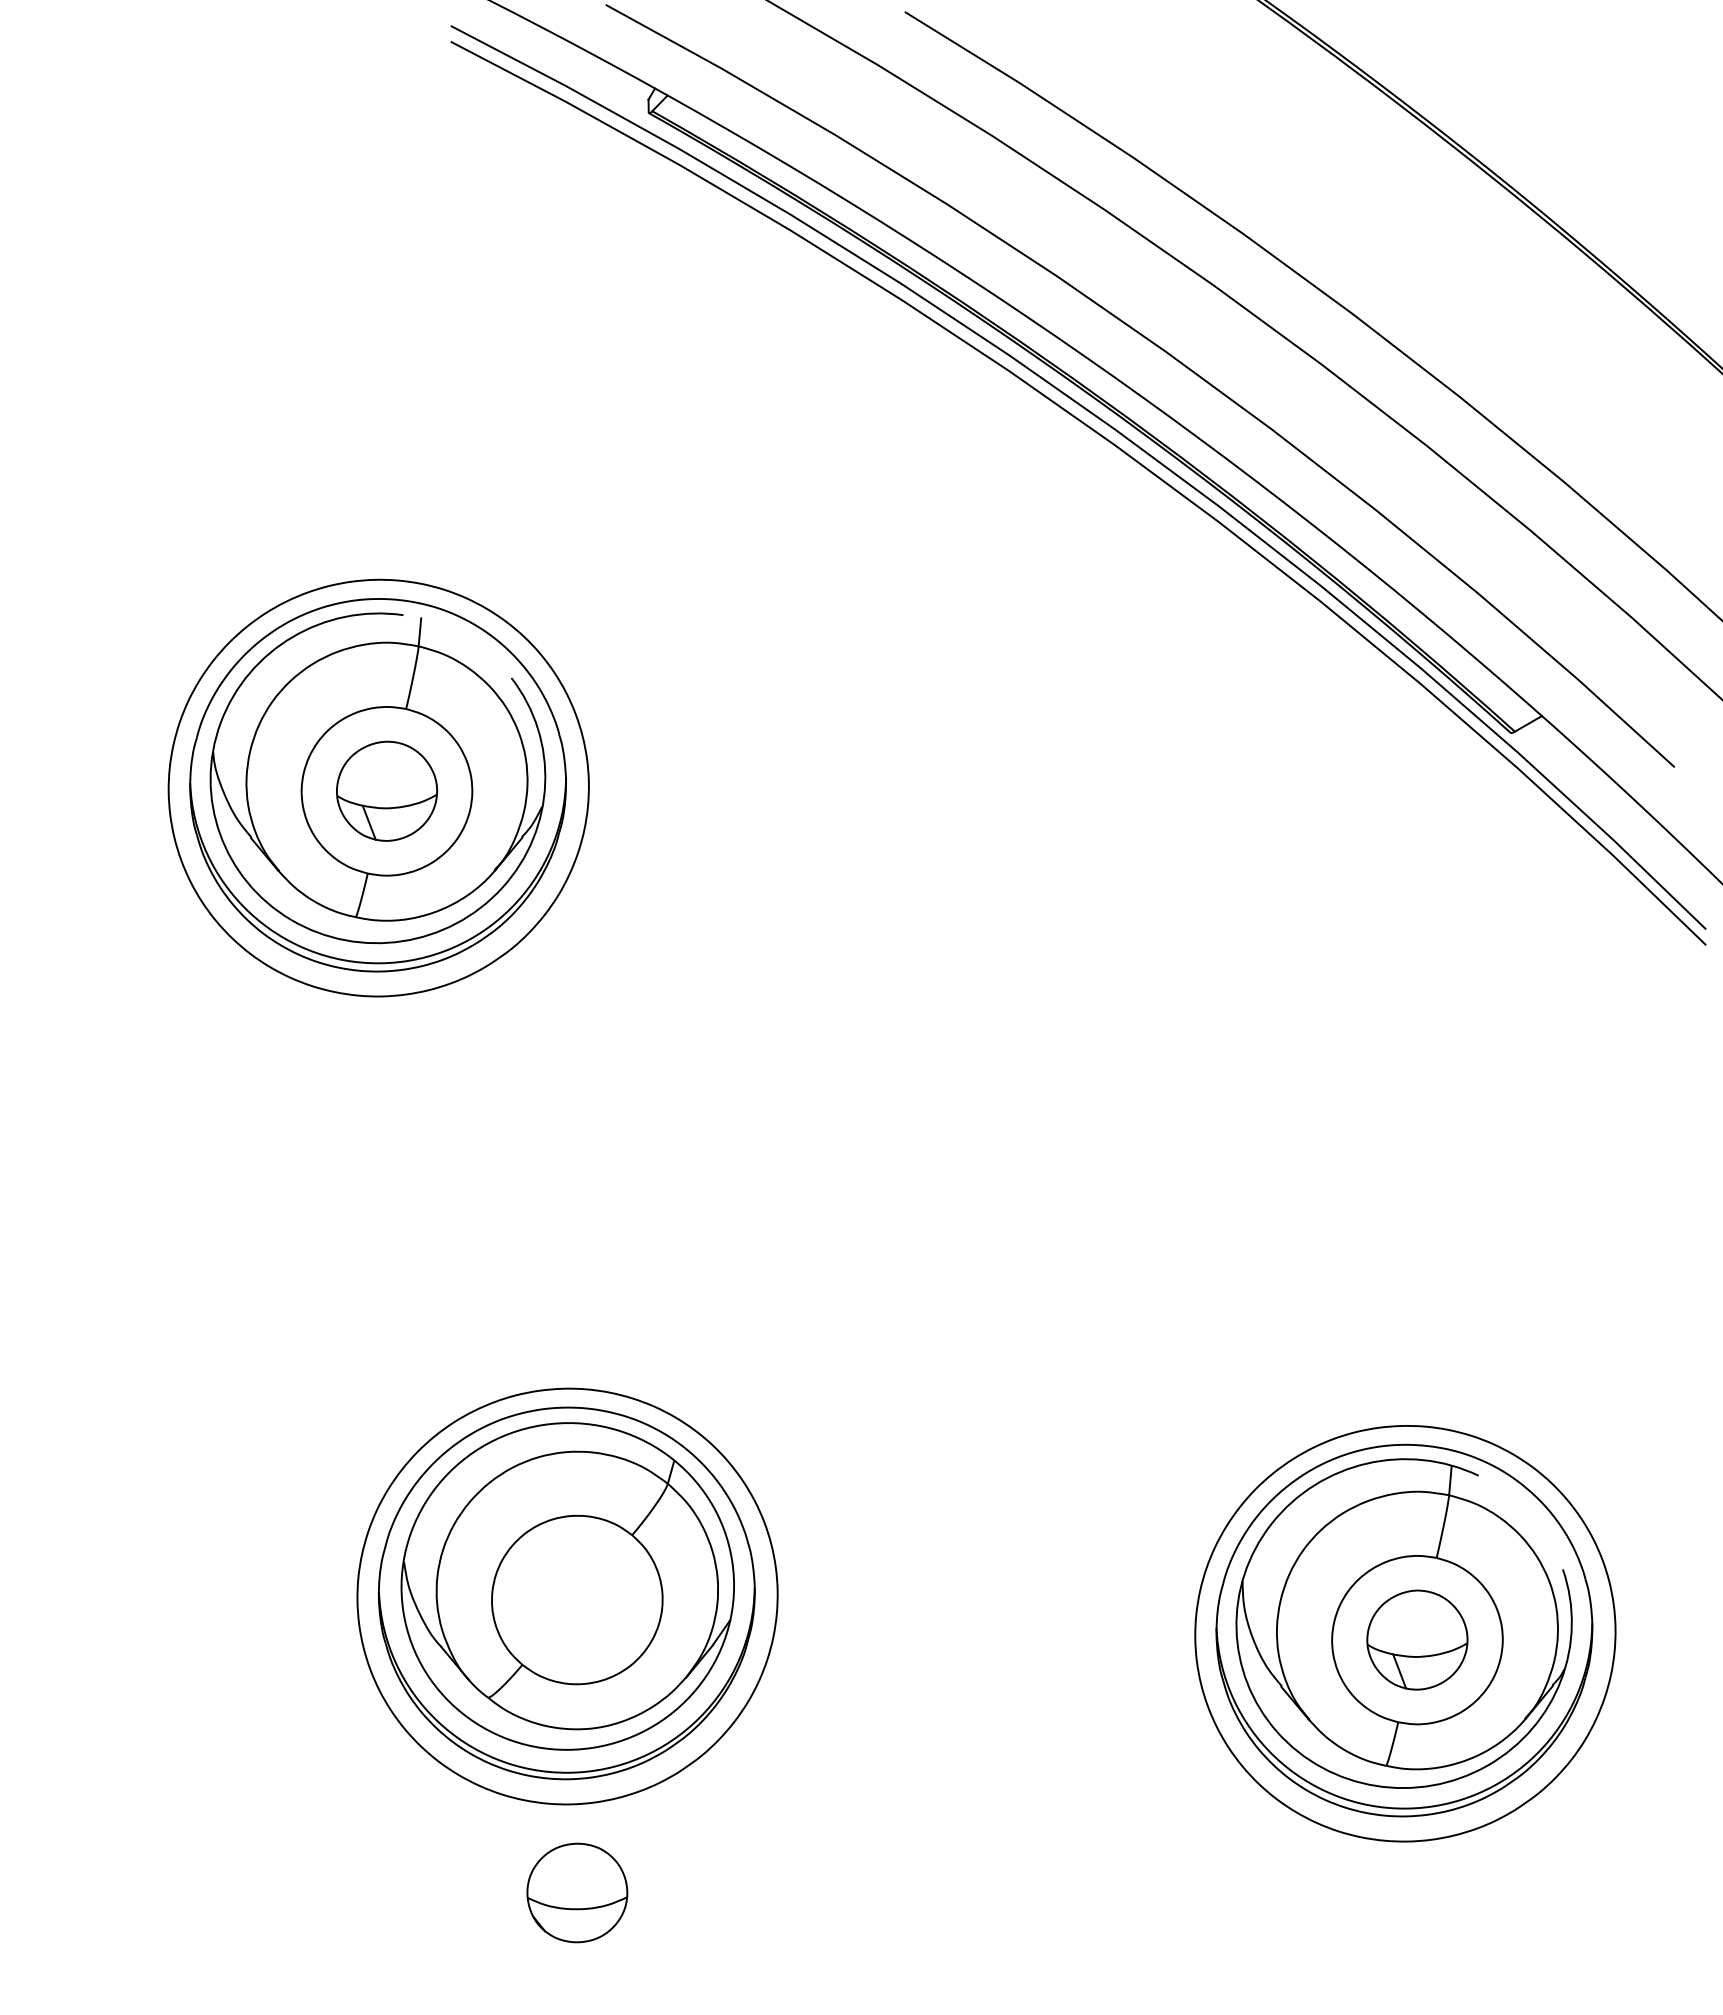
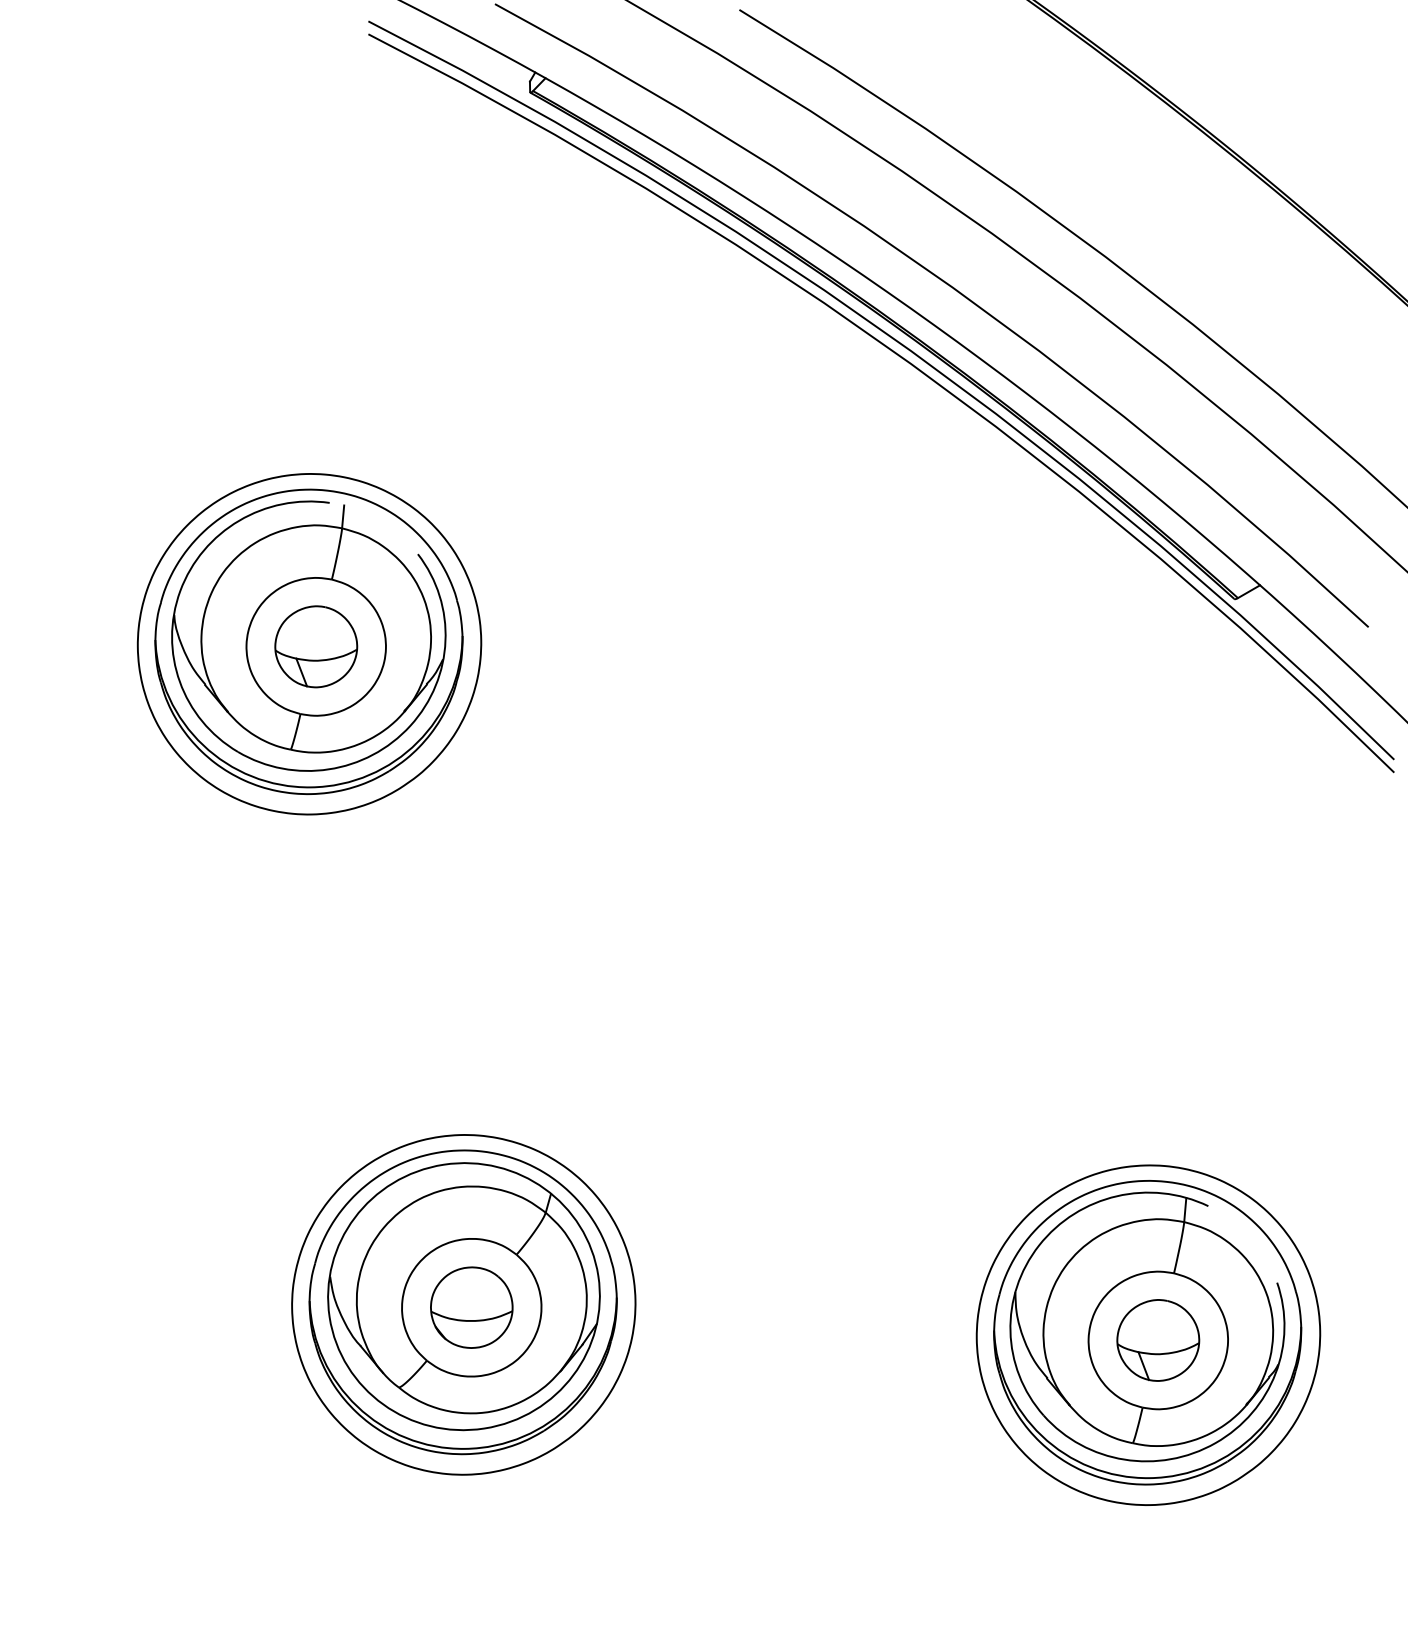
part: (577, 1892) -> (471, 1307), moved

